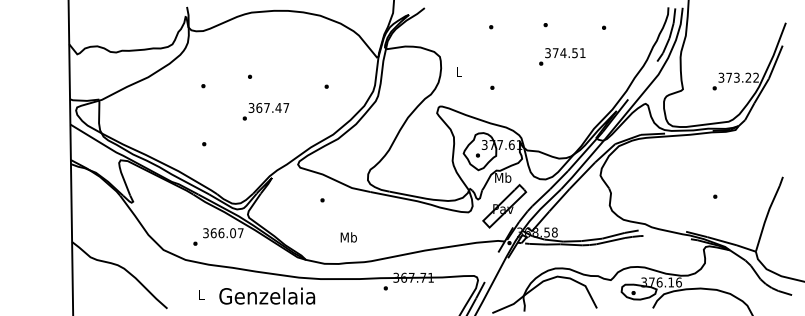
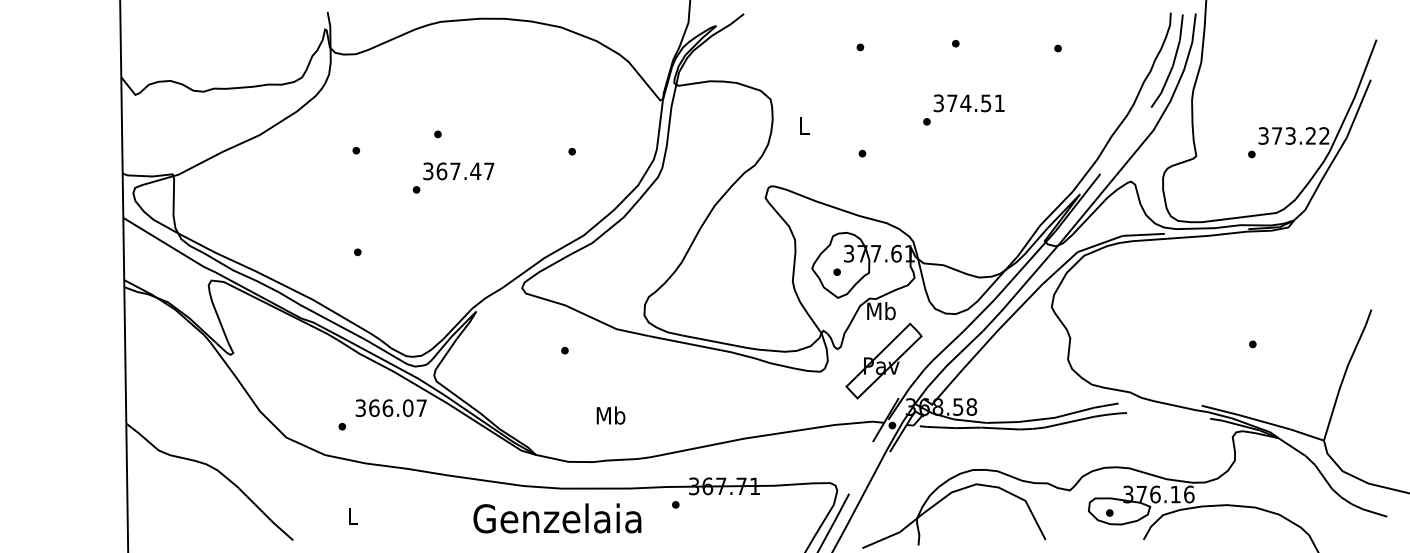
text: (562, 56) -> (964, 109), moved
text: (265, 111) -> (452, 177), moved
text: (267, 295) -> (557, 517), moved

